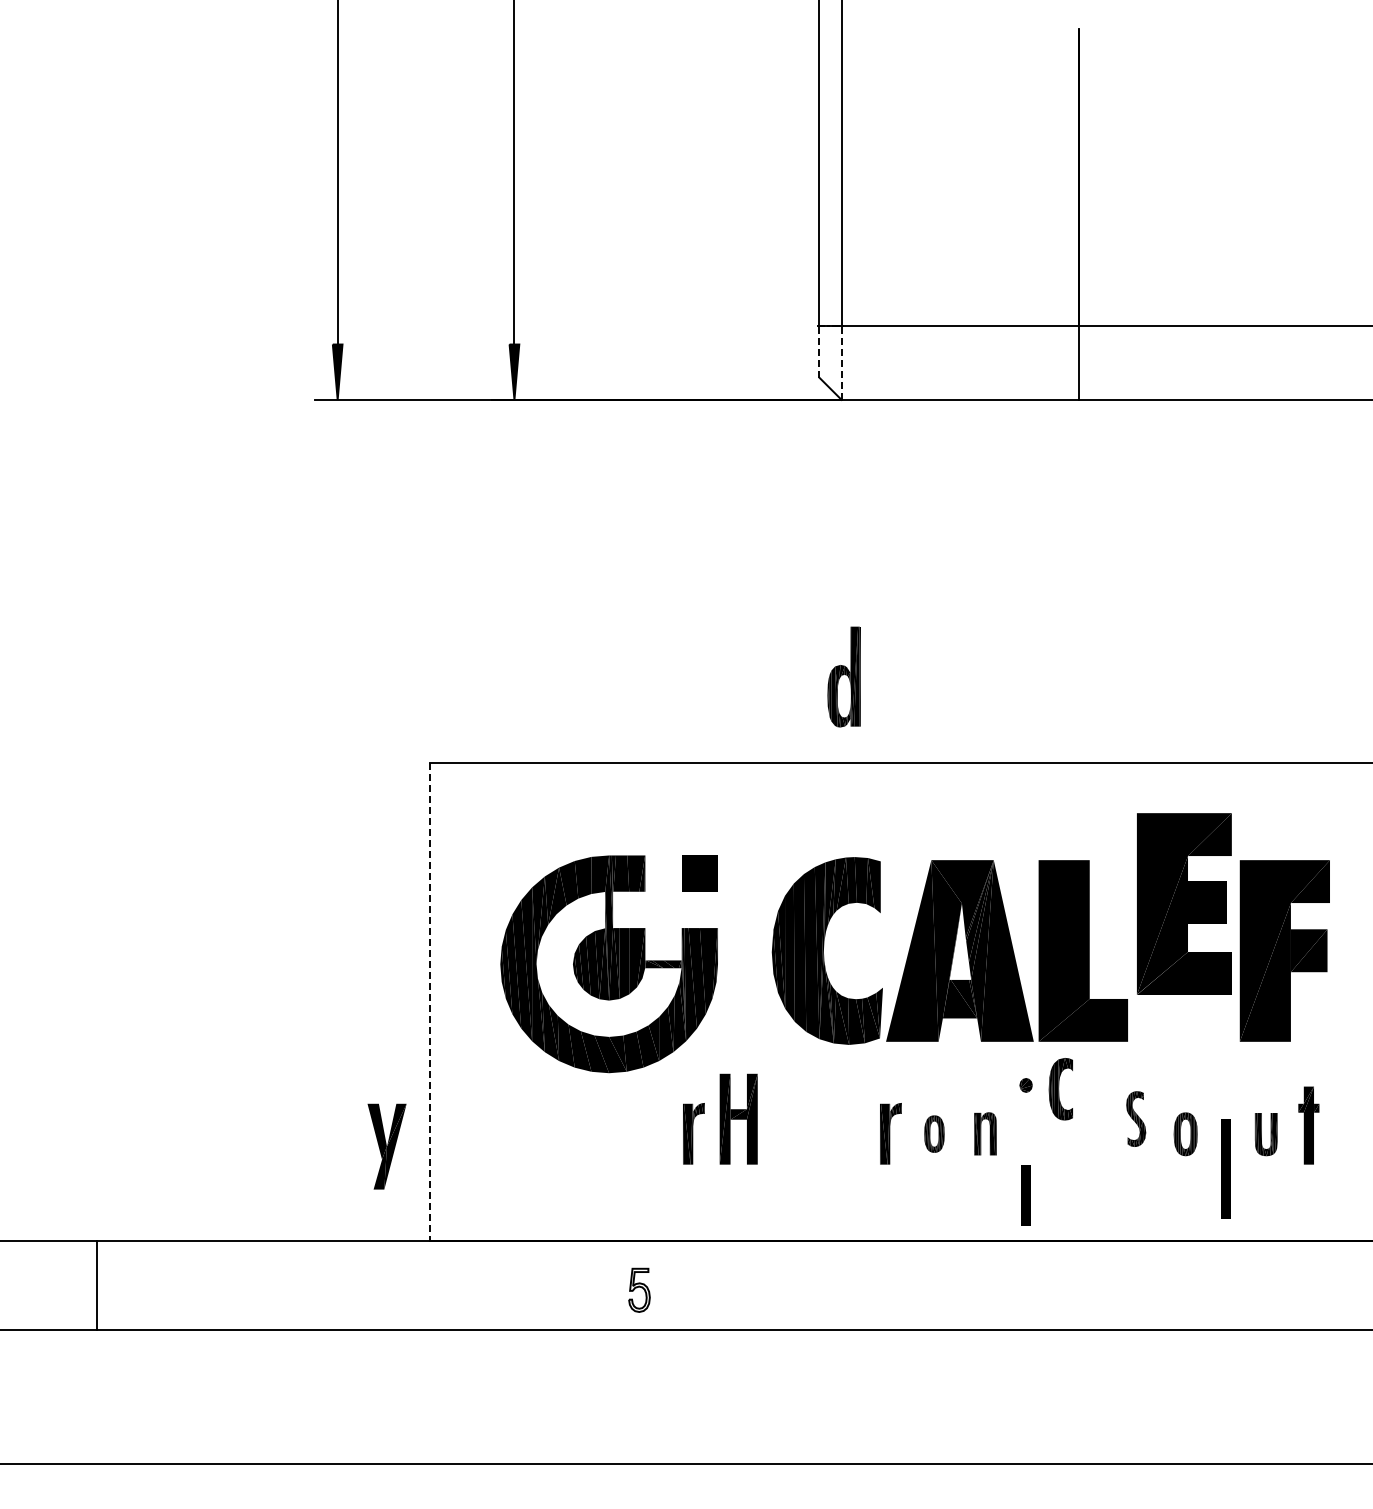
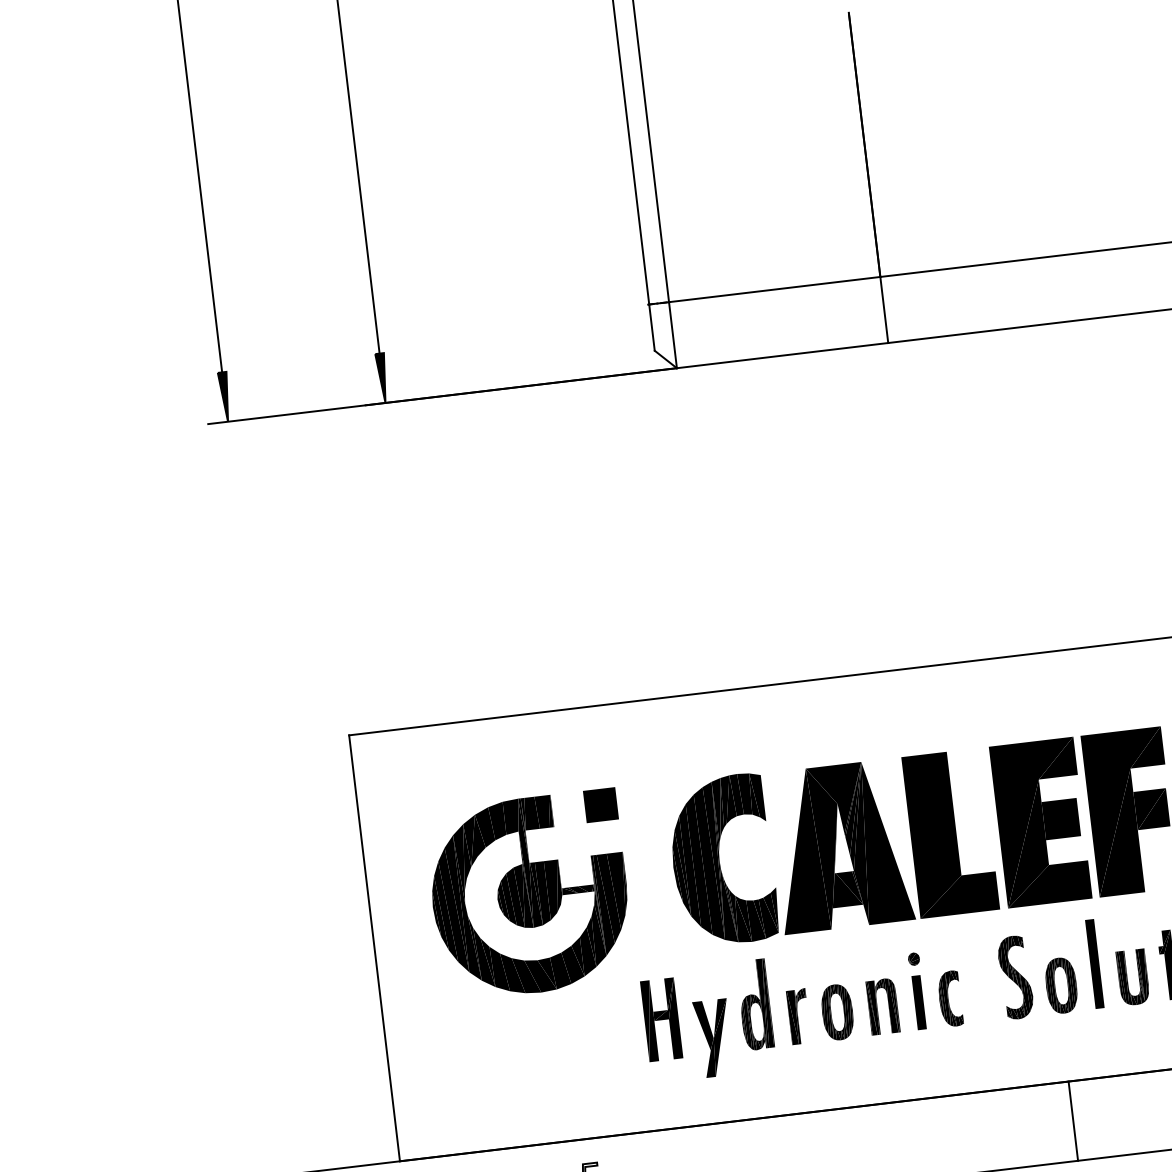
line: (819, 351) -> (652, 327), dashed -> solid
line: (841, 362) -> (672, 334), dashed -> solid
part: (843, 676) -> (754, 1004), moved
part: (1184, 903) -> (1040, 822), moved
line: (430, 1002) -> (374, 948), dashed -> solid
part: (1060, 1089) -> (949, 999), moved
part: (1135, 1118) -> (1014, 977), size x1.67
part: (693, 1133) -> (622, 1037), removed
part: (934, 1133) -> (837, 1011), size x1.67
part: (985, 1133) -> (882, 1006), size x1.43
part: (1185, 1134) -> (1061, 985), size x1.43
part: (1266, 1134) -> (1133, 977), size x1.43
part: (386, 1146) -> (713, 1038), moved
part: (1225, 1168) -> (1094, 963), moved
part: (1025, 1195) -> (918, 1002), moved
line: (1181, 1285) -> (1073, 1120), added

